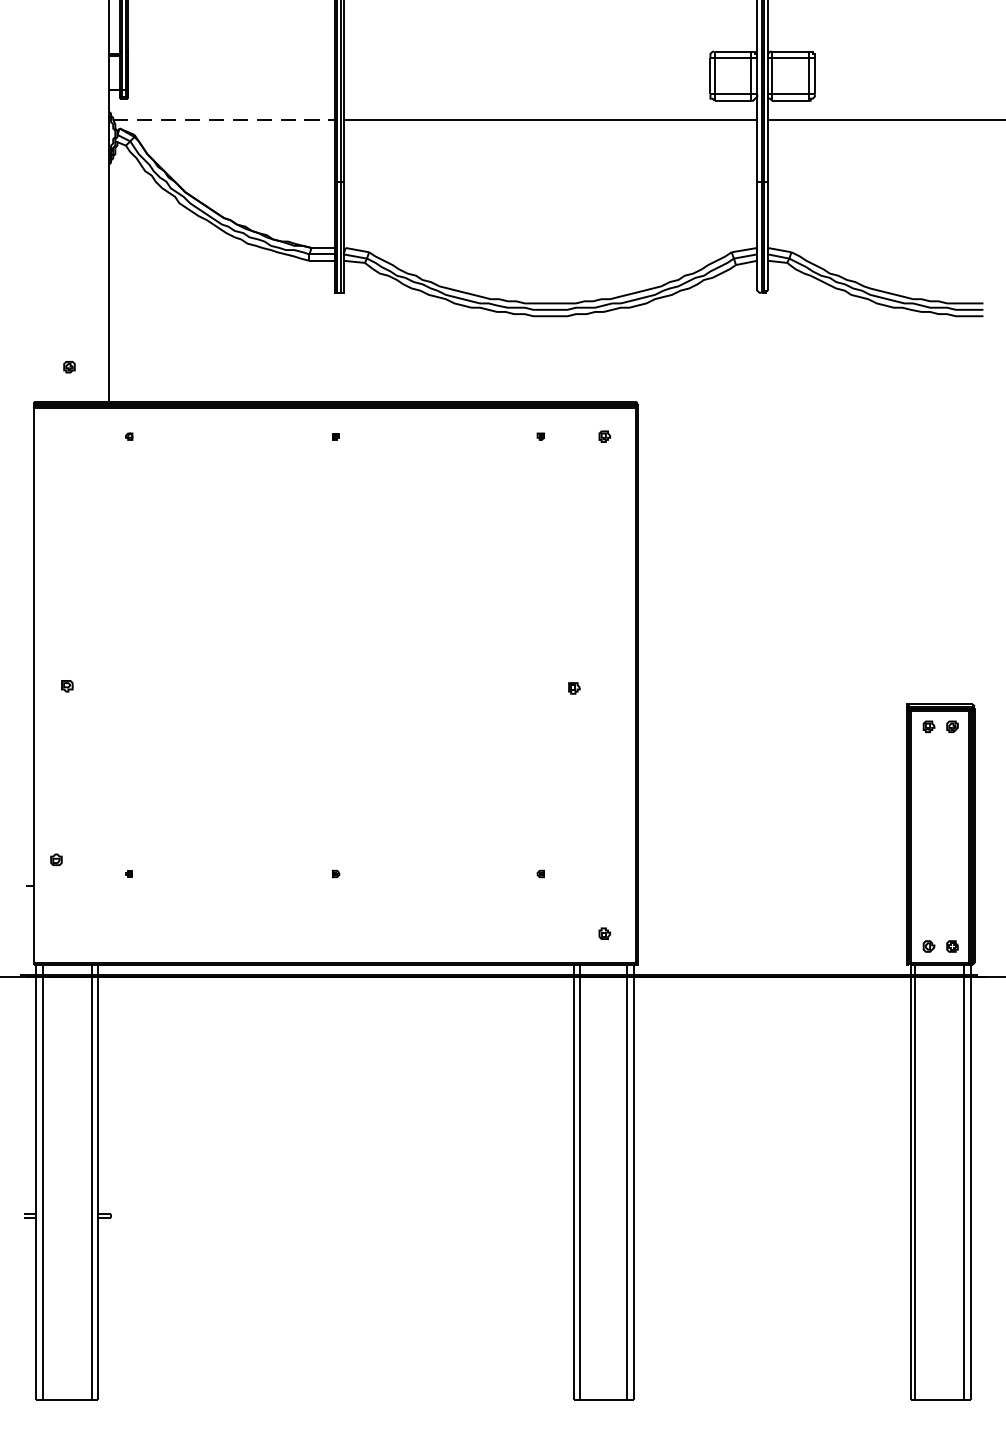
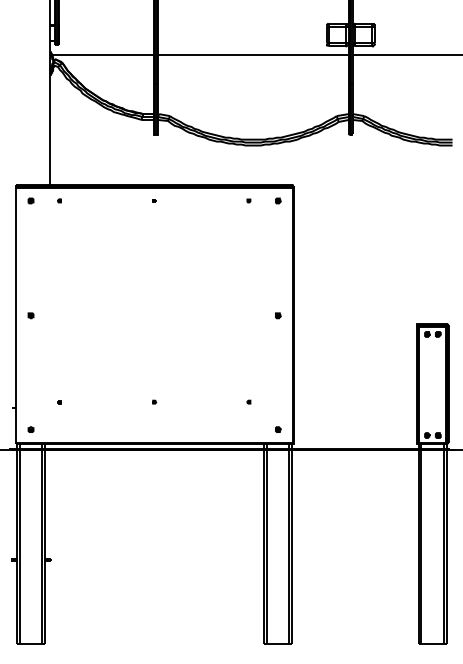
line: (224, 120) -> (103, 55), dashed -> solid
part: (68, 366) -> (30, 200), moved
part: (574, 687) -> (278, 315), moved
part: (55, 859) -> (30, 429), moved

